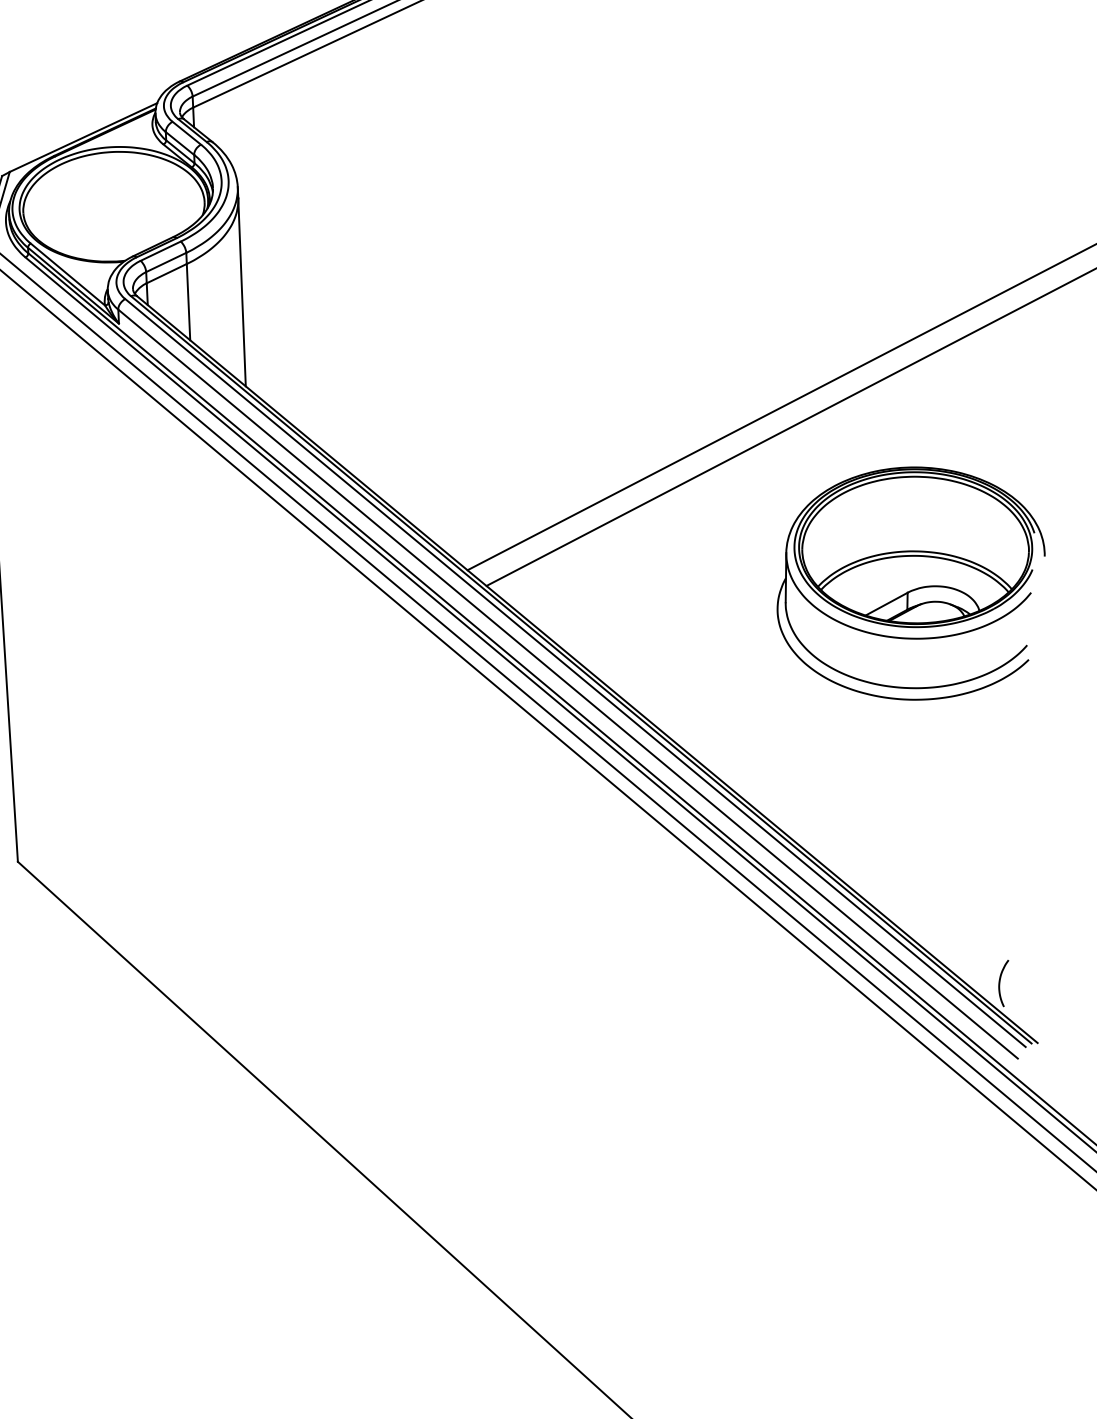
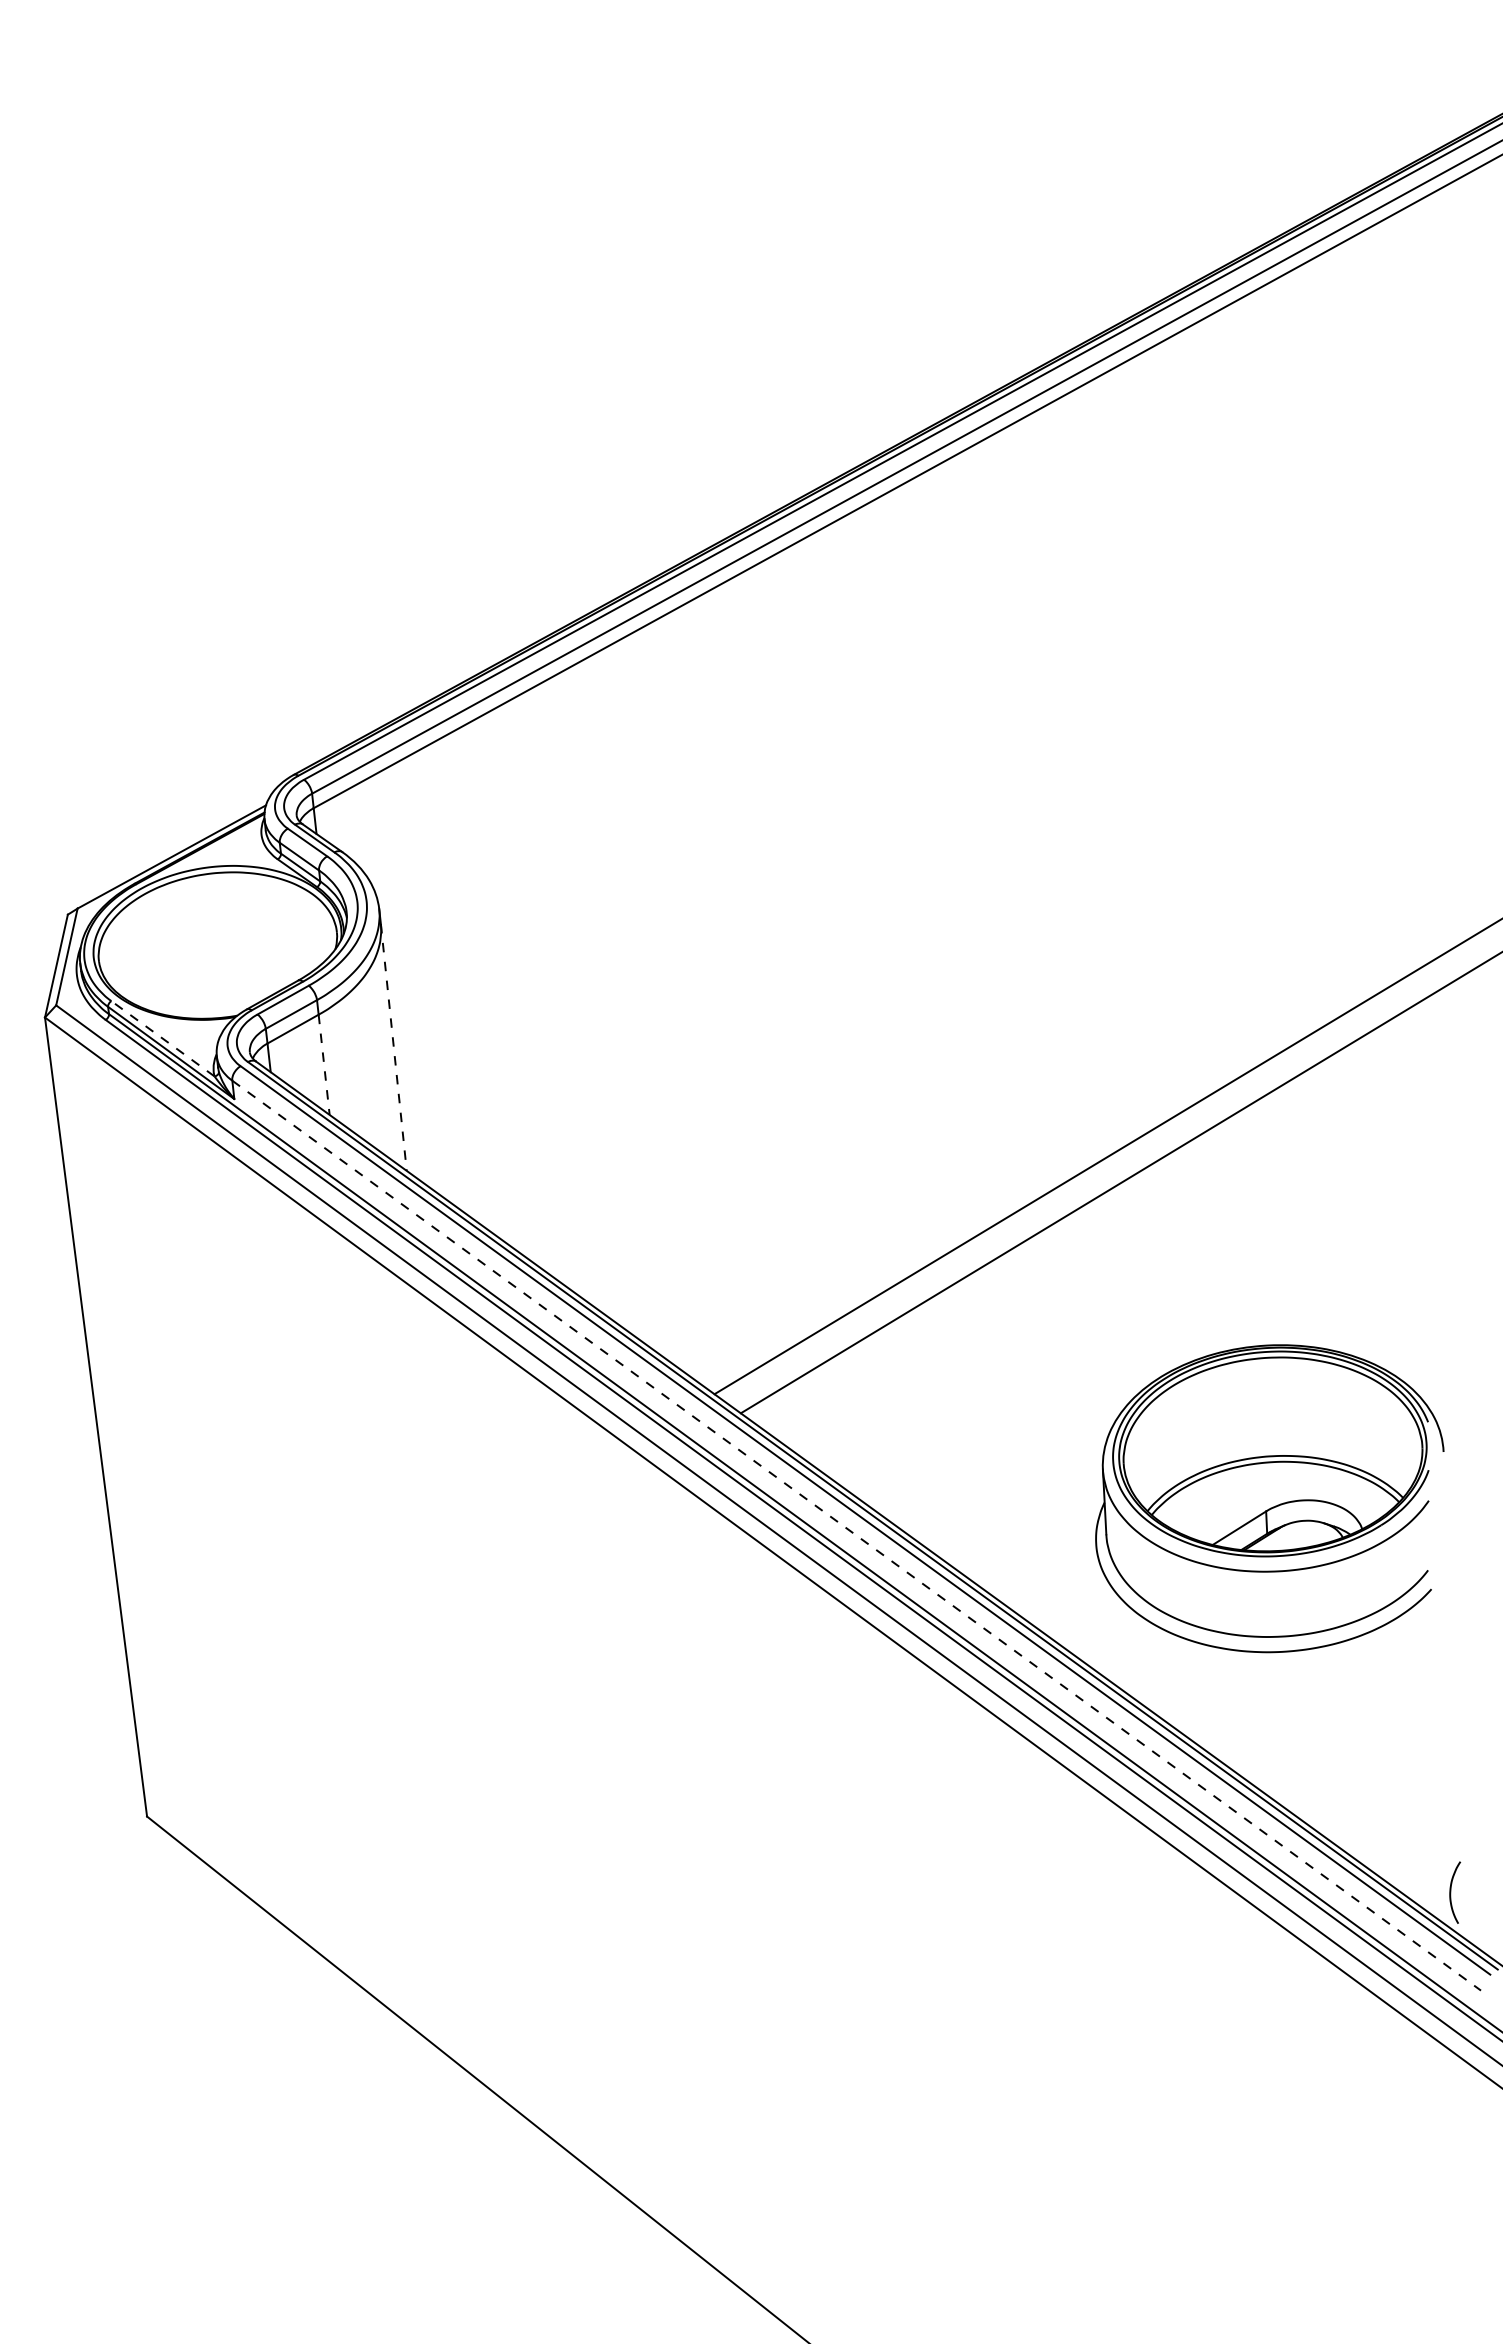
line: (68, 274) -> (163, 1038), solid -> dashed
line: (241, 292) -> (393, 1047), solid -> dashed
line: (188, 302) -> (324, 1065), solid -> dashed
part: (910, 583) -> (1269, 1498), moved
line: (567, 684) -> (856, 1535), solid -> dashed

